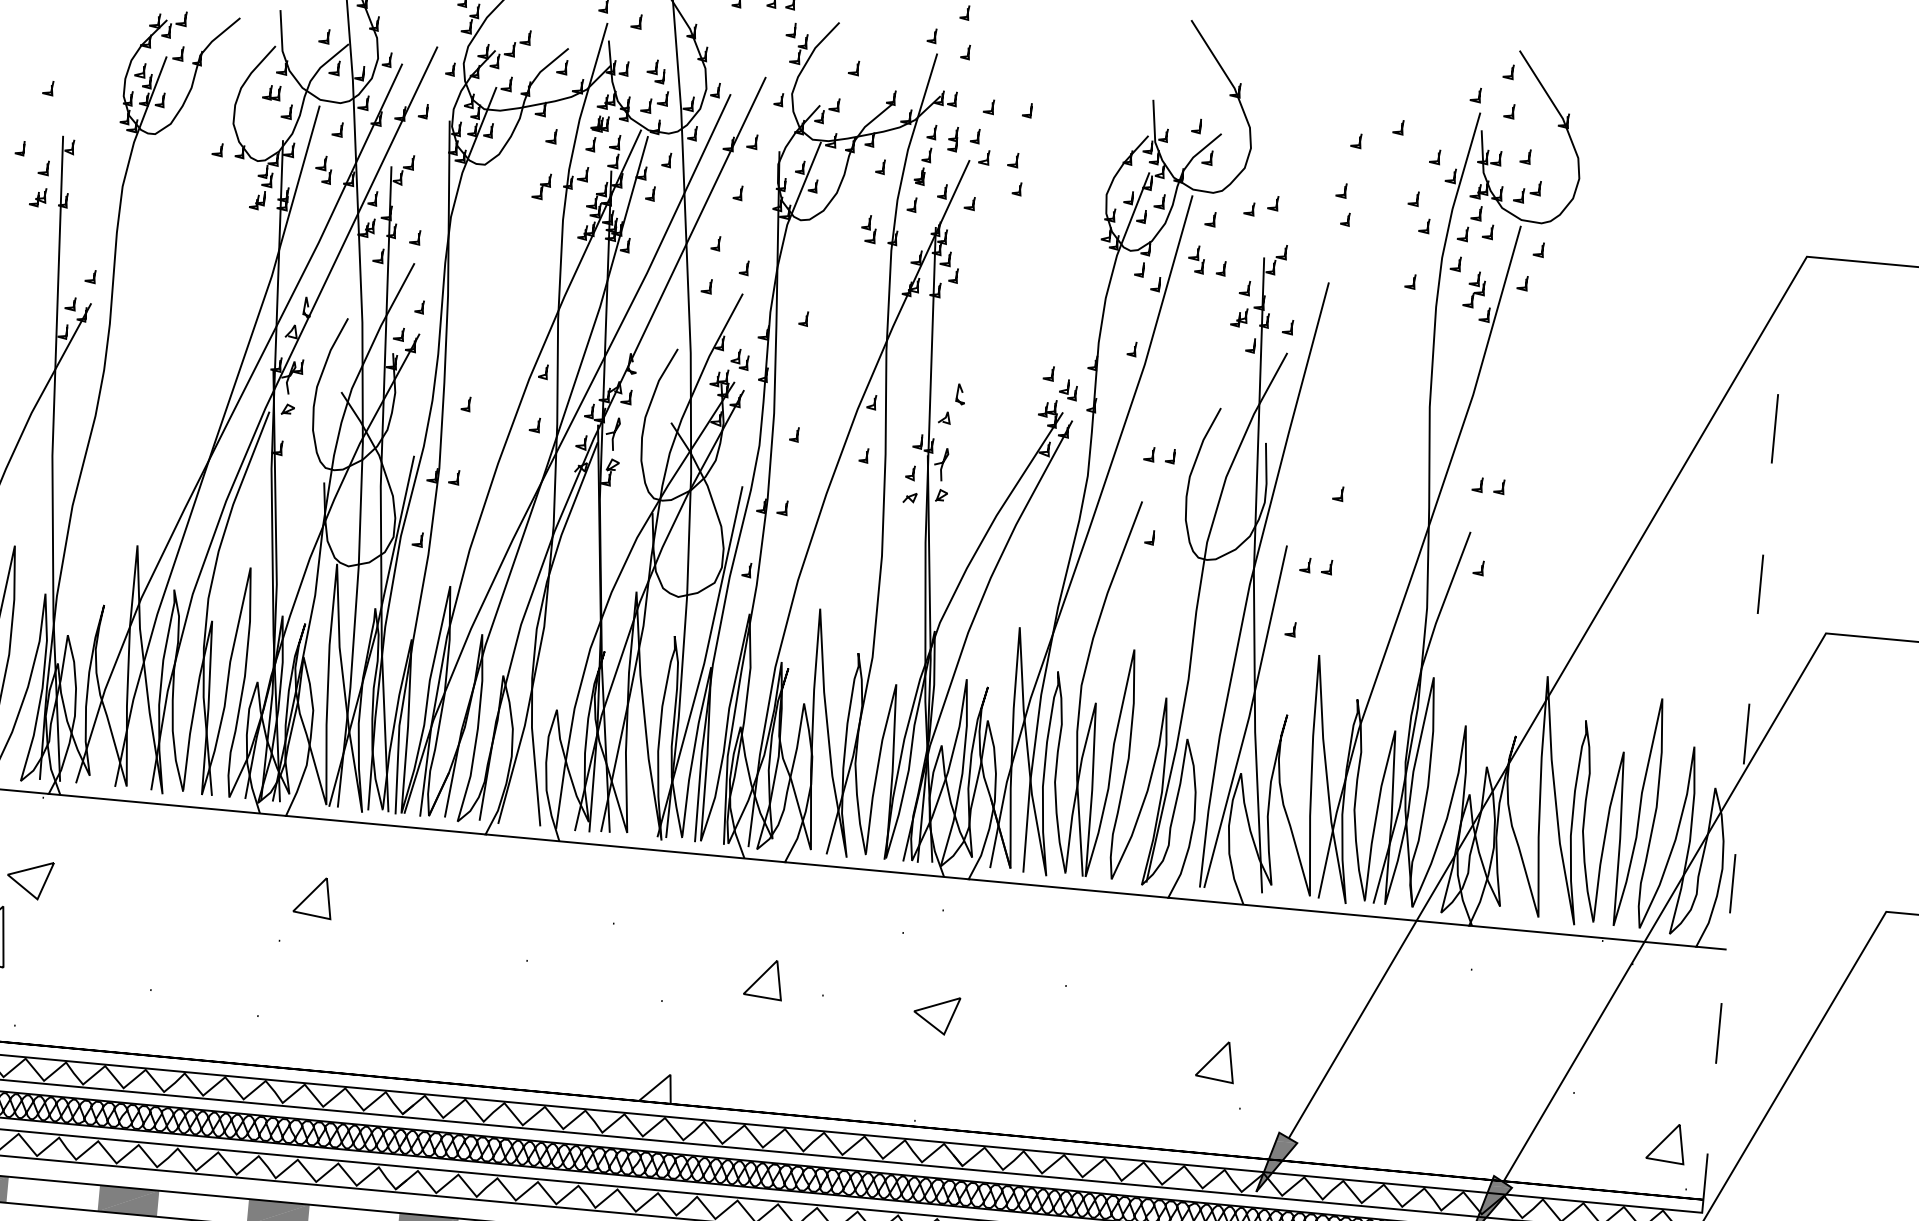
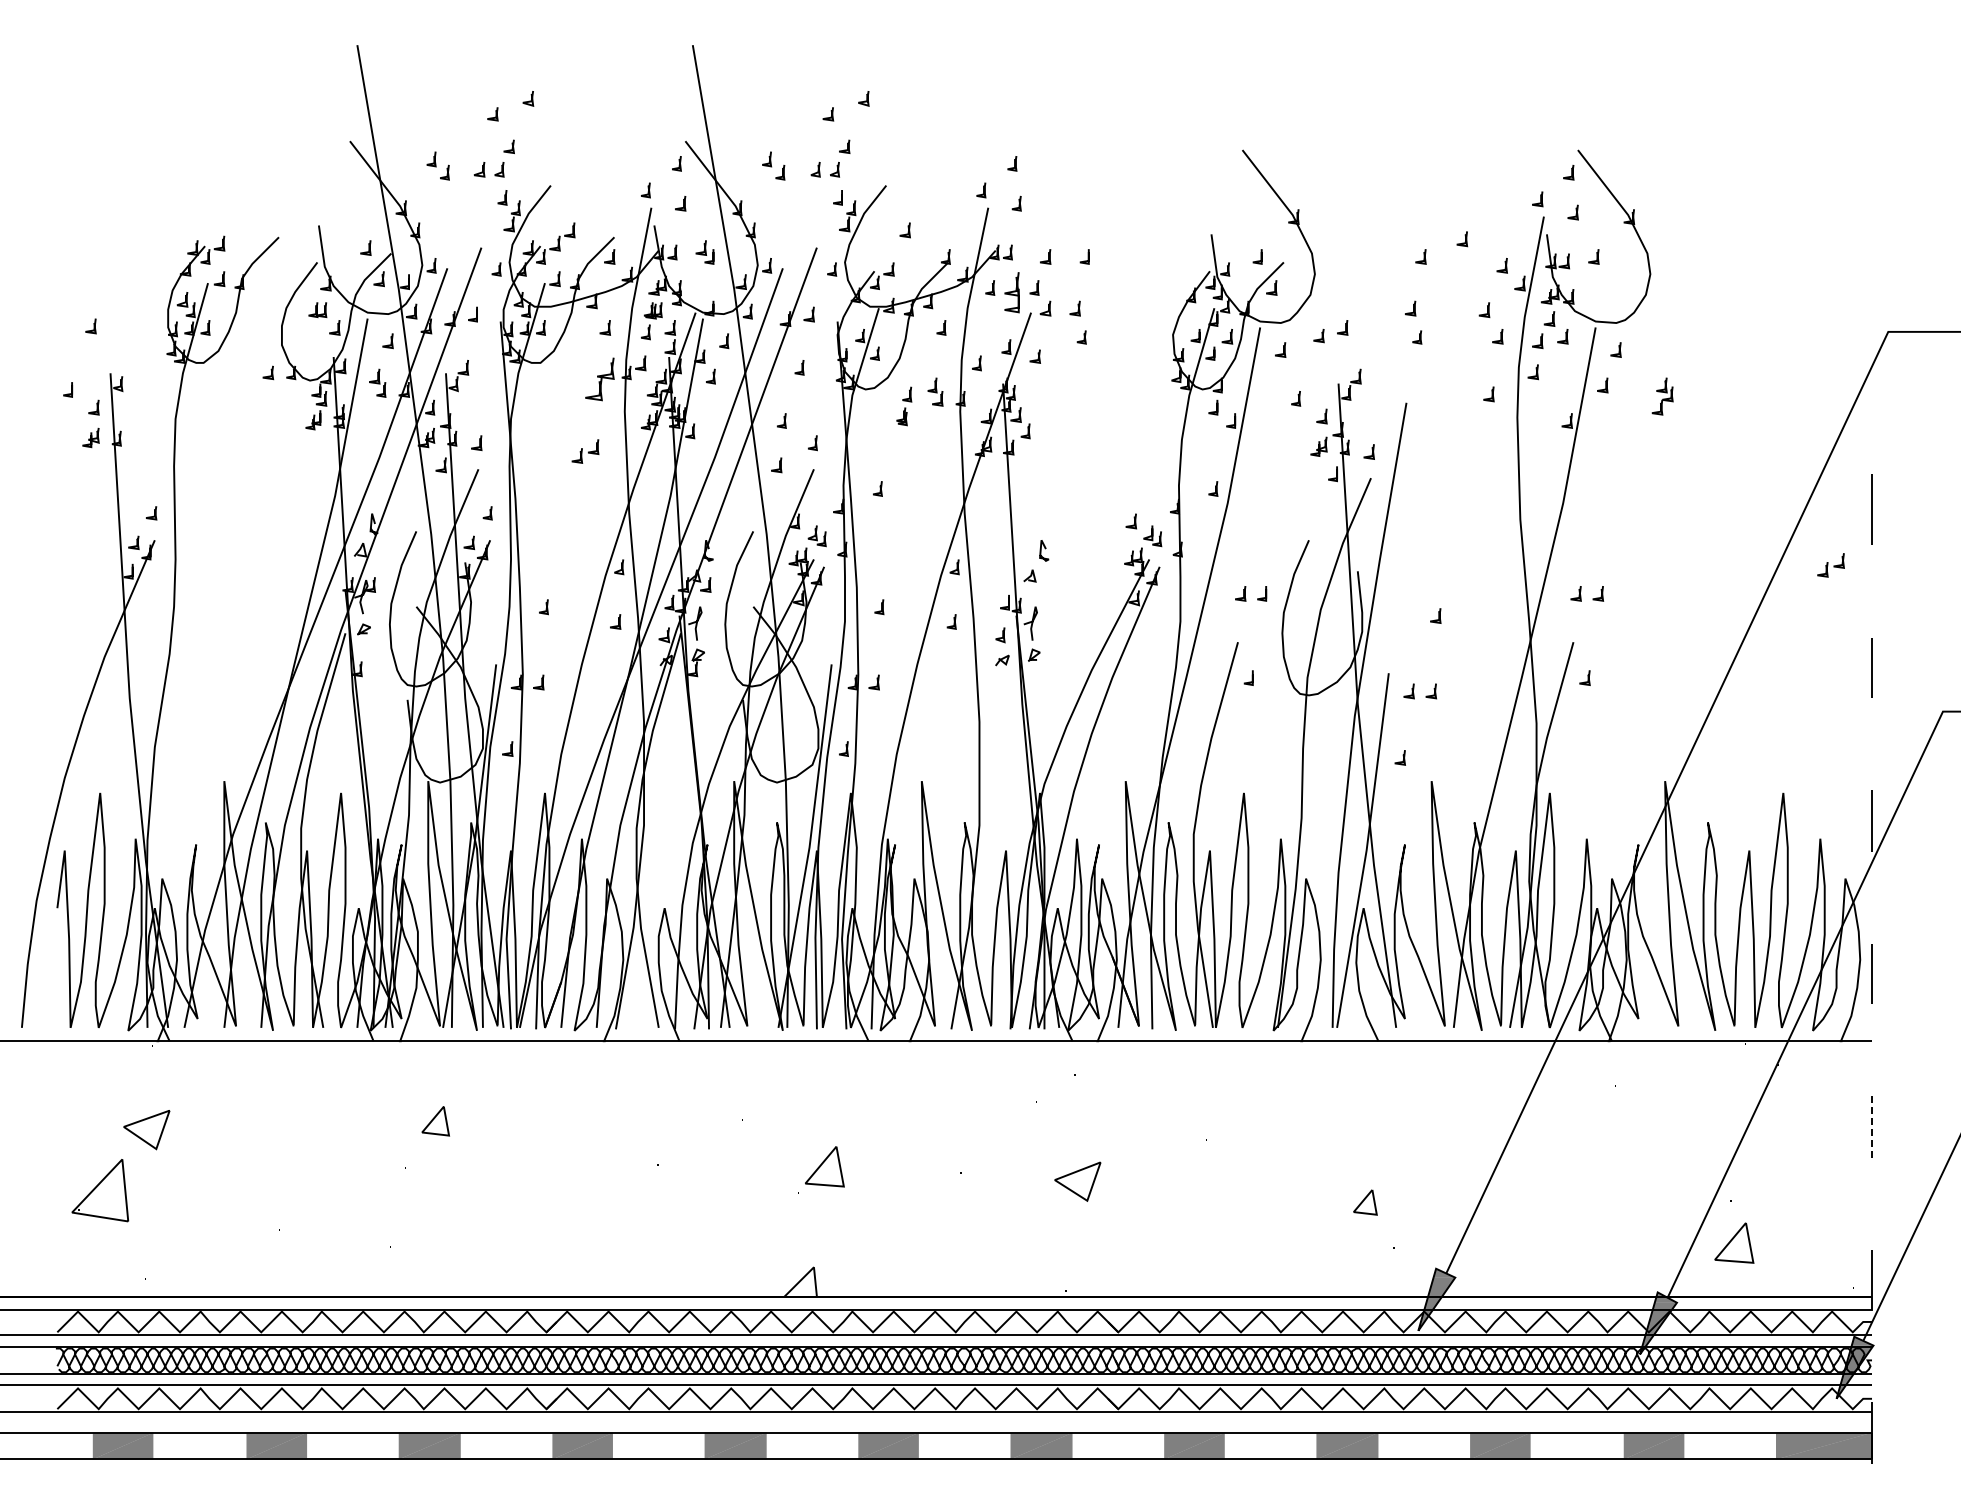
part: (654, 102) -> (585, 451), moved
part: (953, 139) -> (1012, 293), size x1.6
part: (923, 166) -> (904, 406), moved
part: (541, 186) -> (599, 379), size x1.6
part: (1526, 191) -> (1830, 565), moved
part: (1195, 258) -> (1269, 391), removed
part: (1474, 289) -> (1662, 396), moved
part: (313, 897) -> (435, 1121), size x0.7
part: (763, 979) -> (824, 1166), moved
line: (1719, 1034) -> (1872, 1127), solid -> dashed
part: (1216, 1061) -> (1365, 1202), size x0.6
part: (1666, 1142) -> (1734, 1242), moved

